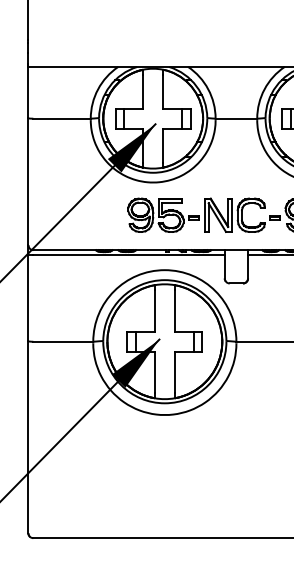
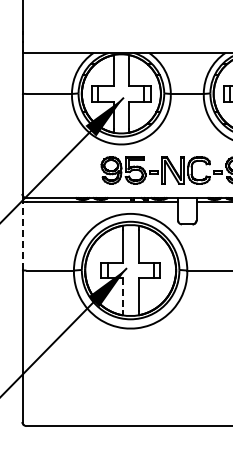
line: (28, 297) -> (22, 235), solid -> dashed
line: (154, 373) -> (122, 295), solid -> dashed

